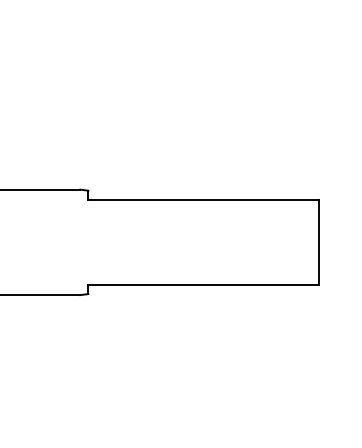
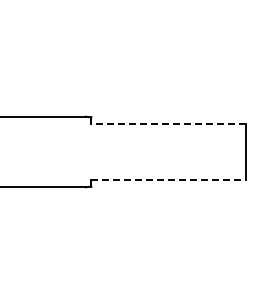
line: (203, 199) -> (168, 123), solid -> dashed
line: (205, 284) -> (169, 180), solid -> dashed

